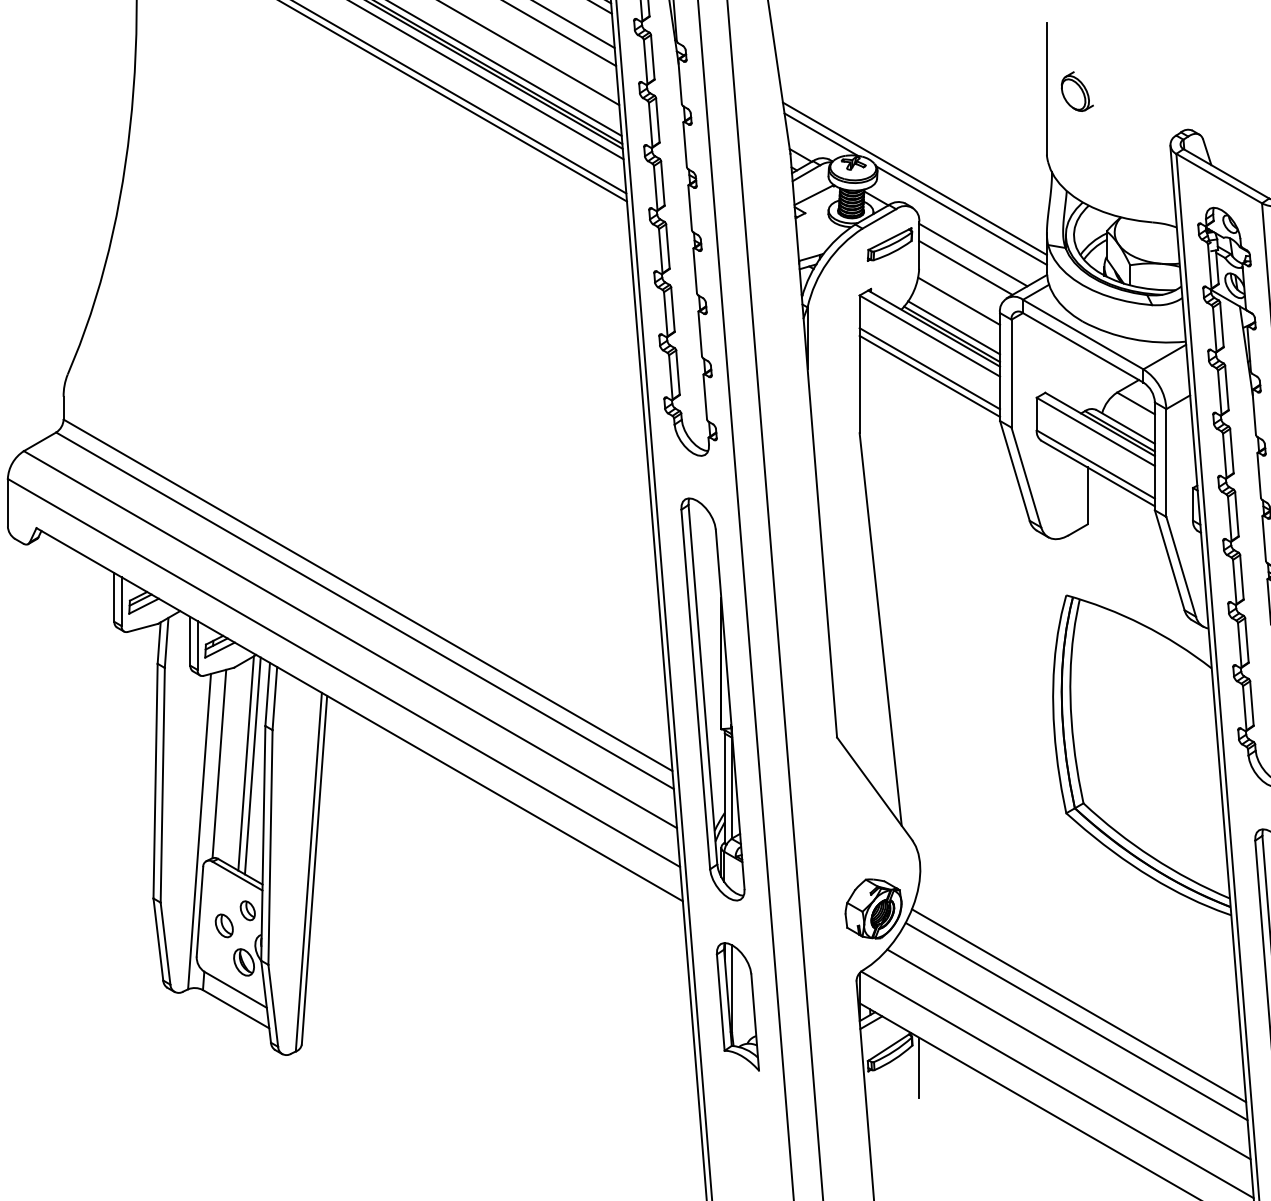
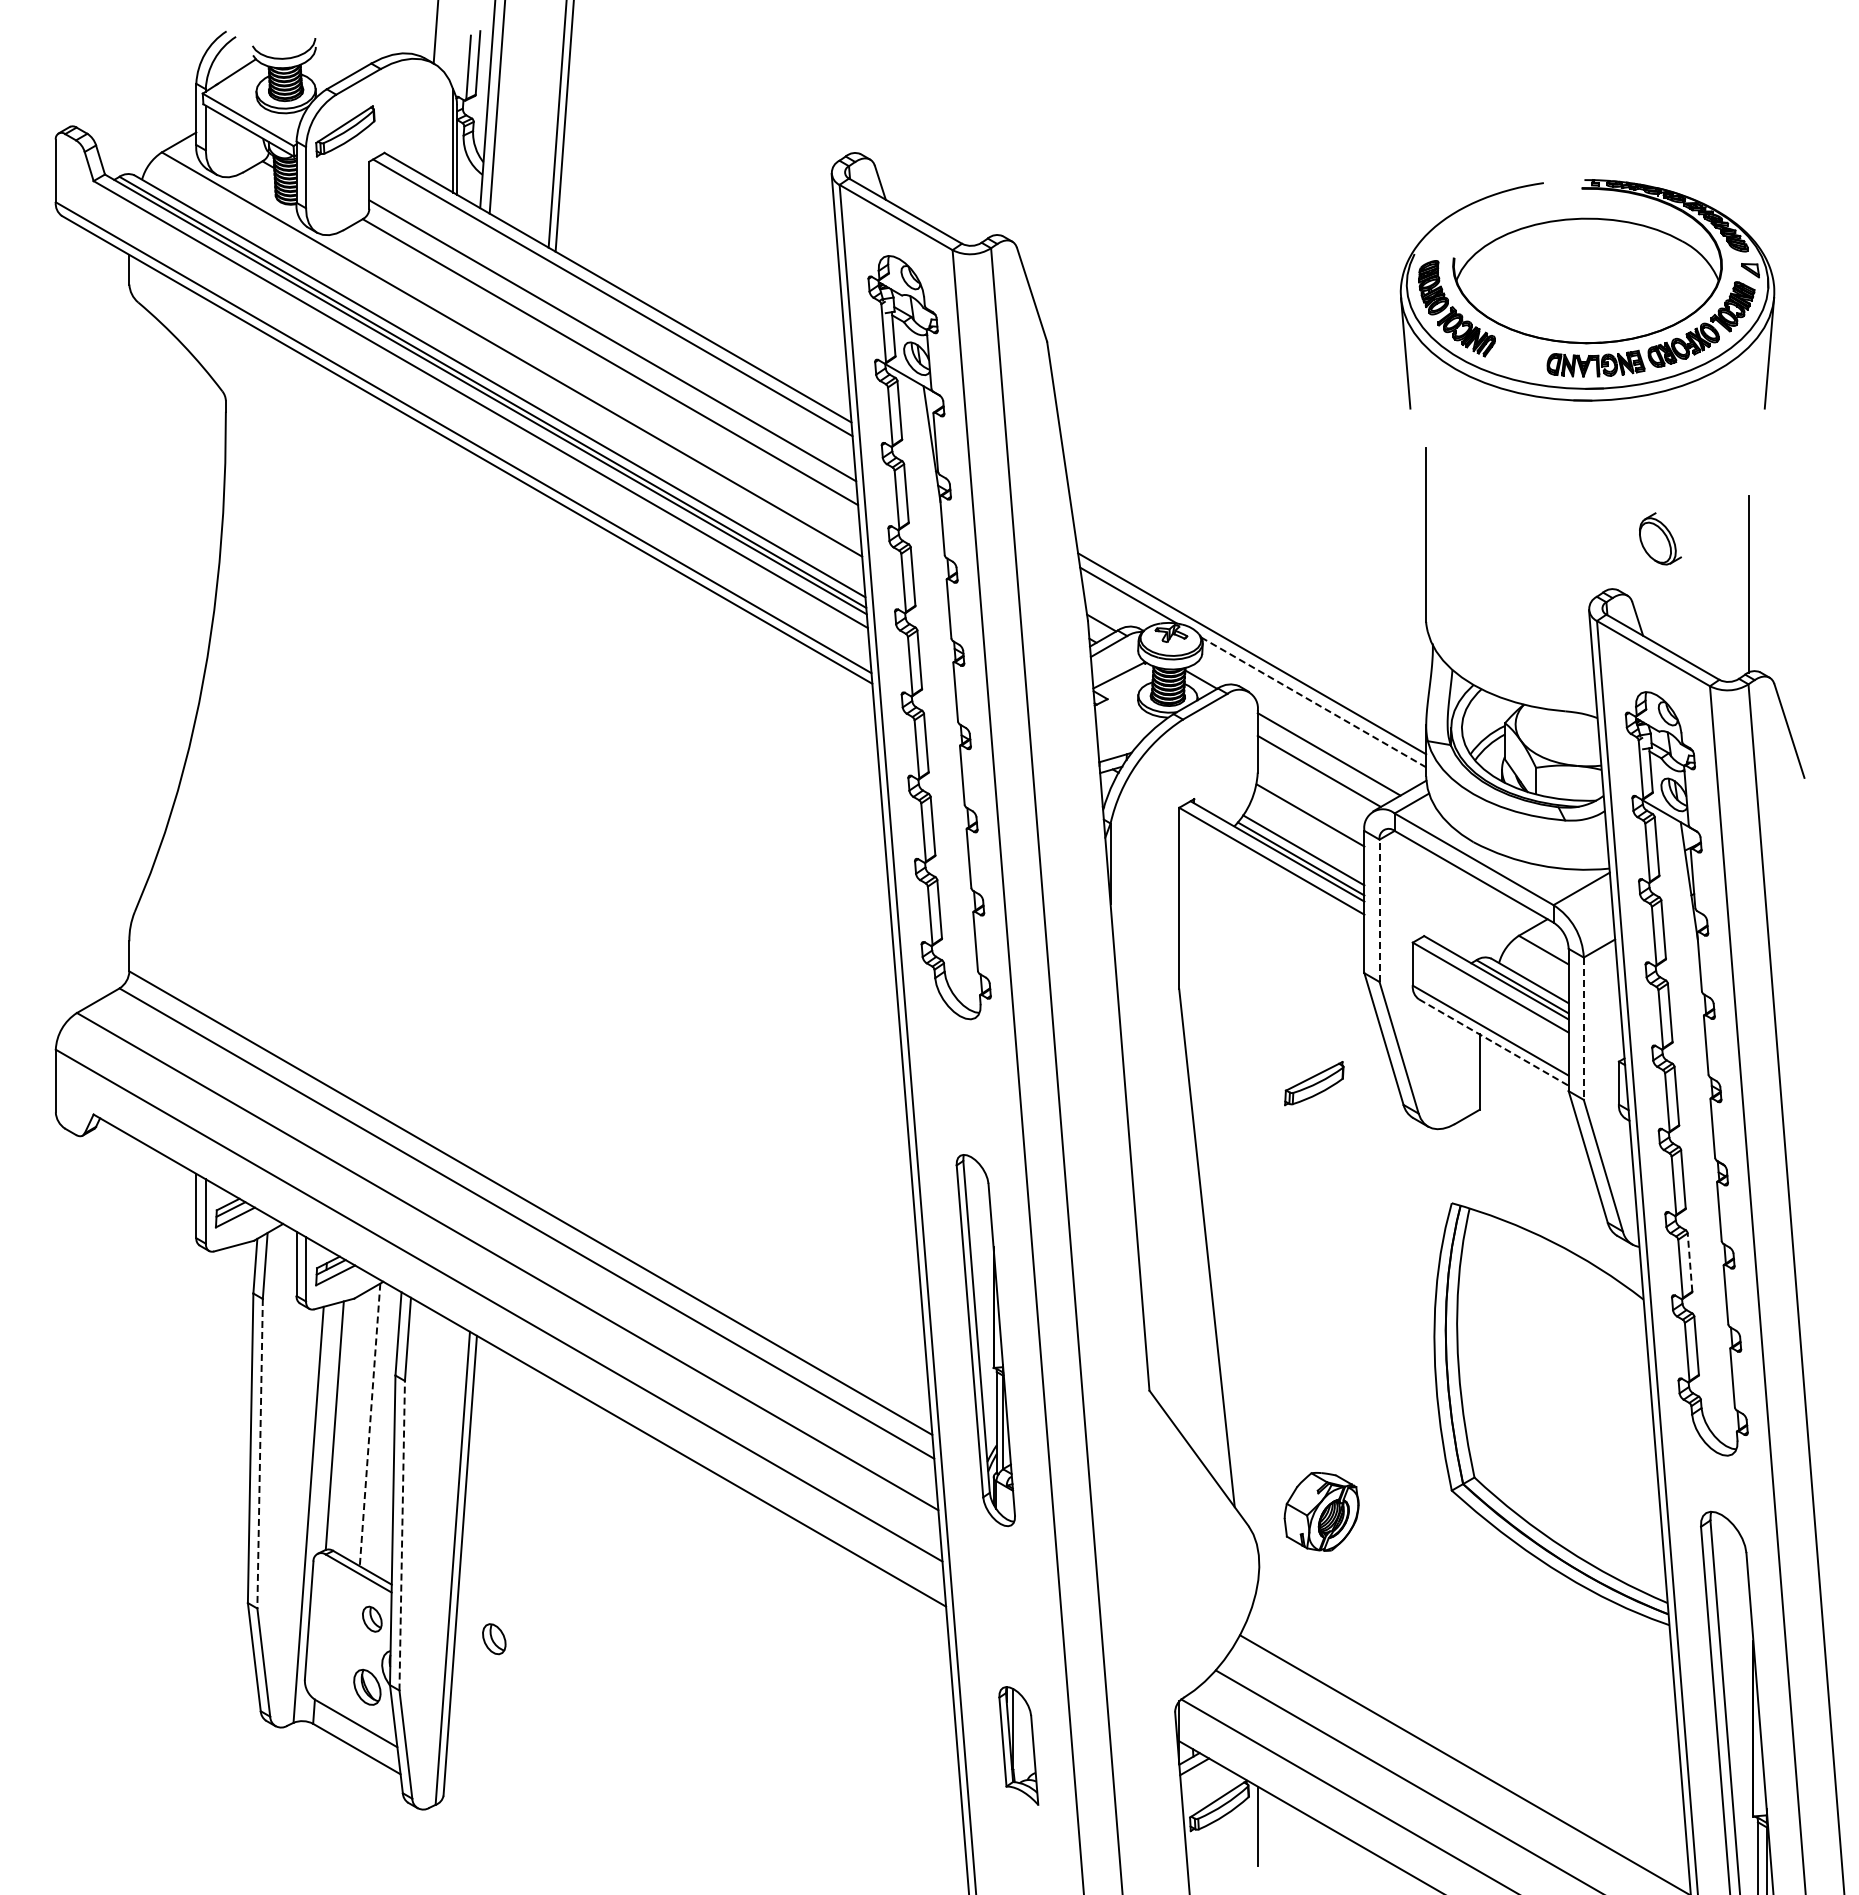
part: (1077, 91) -> (1660, 538), moved
line: (961, 215) -> (1313, 702), solid -> dashed
part: (890, 244) -> (1314, 1083), moved
line: (929, 368) -> (1271, 903), removed
line: (1011, 373) -> (1379, 910), solid -> dashed
line: (929, 375) -> (1271, 913), removed
line: (1166, 463) -> (1583, 1029), solid -> dashed
line: (1098, 473) -> (1494, 1042), solid -> dashed
line: (1246, 639) -> (1689, 1261), solid -> dashed
part: (712, 699) -> (985, 1340), size x0.7
line: (246, 763) -> (370, 1424), solid -> dashed
line: (252, 766) -> (378, 1428), removed
line: (163, 785) -> (260, 1453), solid -> dashed
line: (270, 847) -> (402, 1535), solid -> dashed
part: (873, 908) -> (1321, 1511), moved
part: (224, 926) -> (494, 1639), moved
line: (1078, 1005) -> (1468, 1744), removed
part: (737, 1006) -> (1018, 1745), size x0.7

